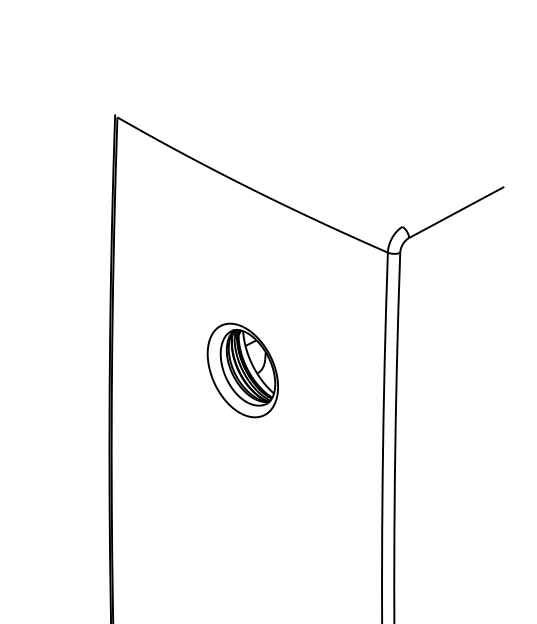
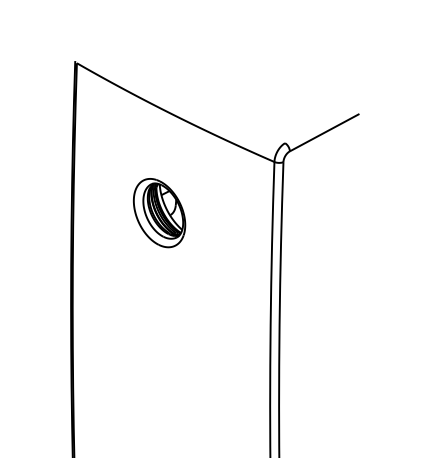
part: (242, 371) -> (159, 213), moved

